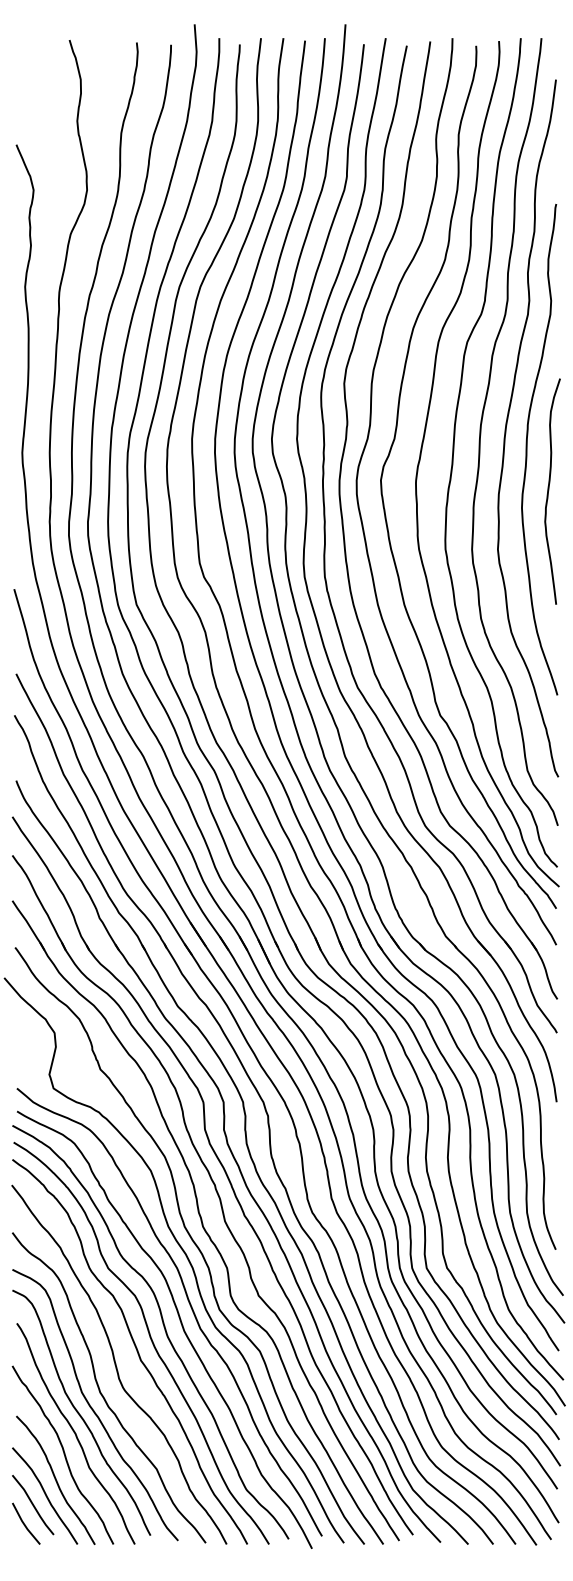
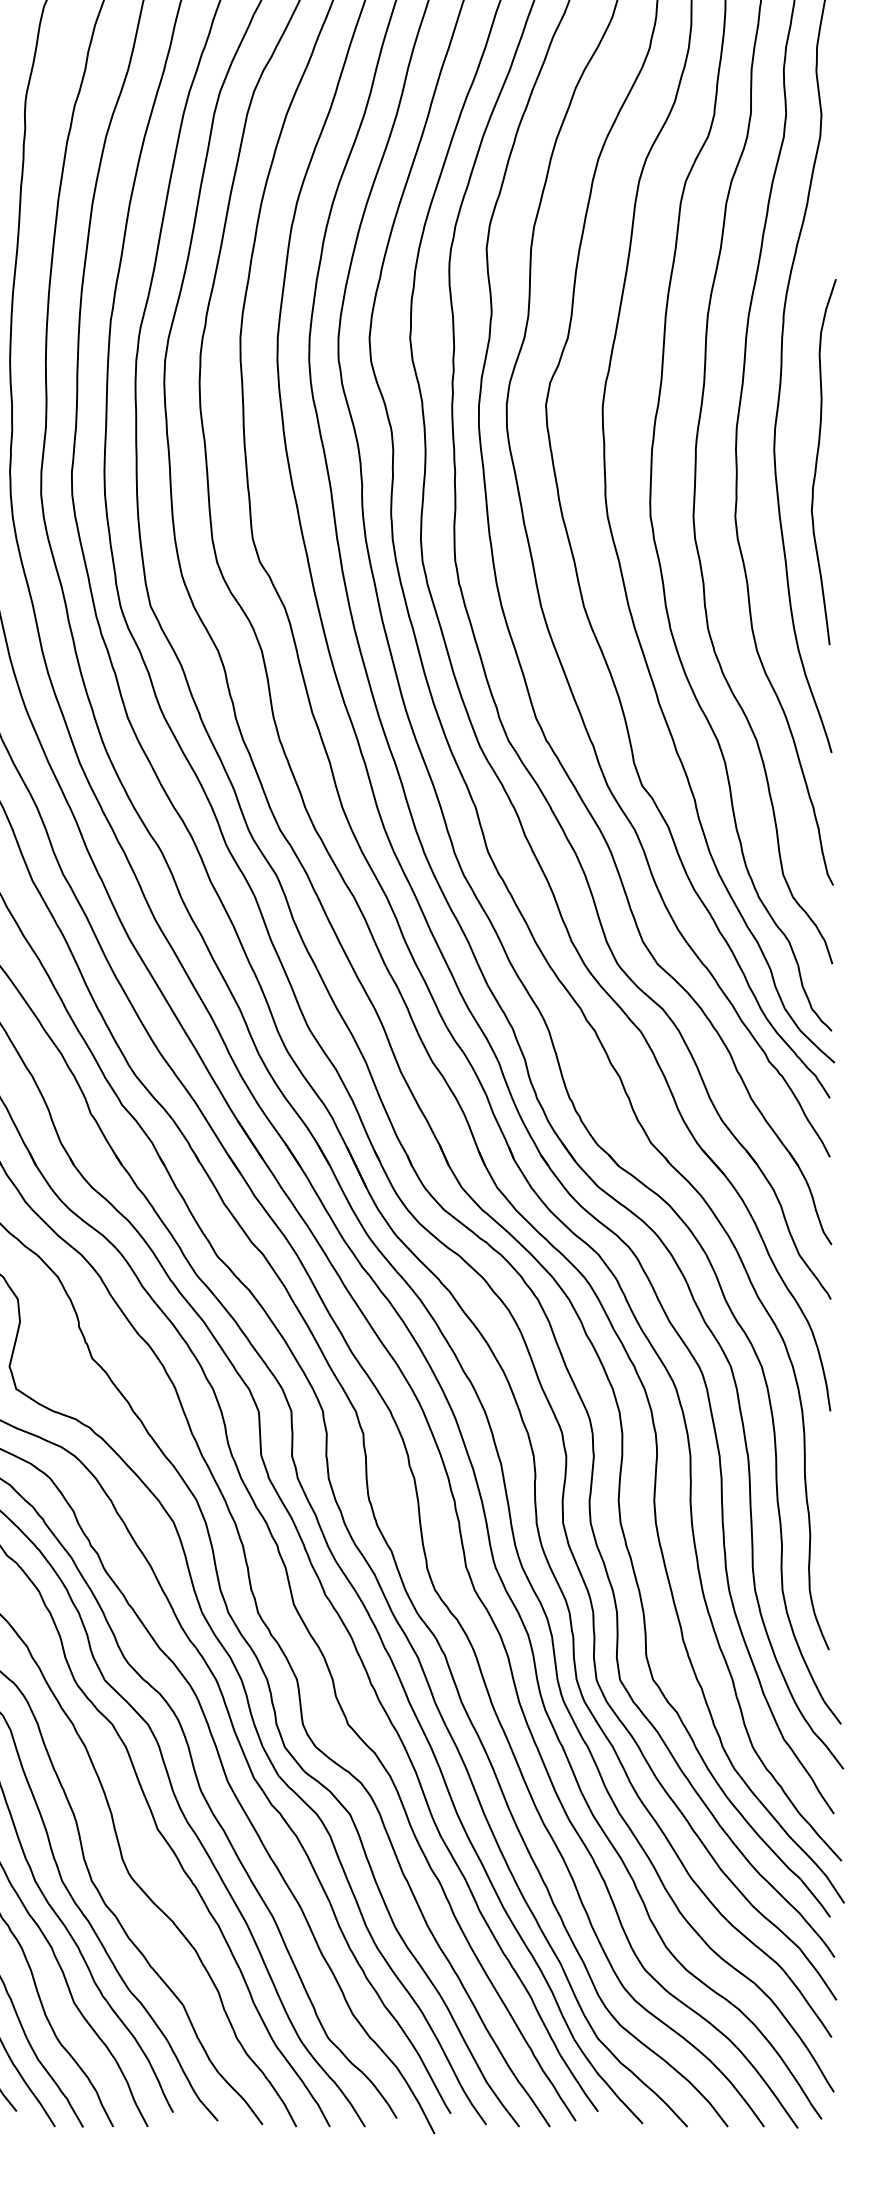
curve: (549, 490) -> (818, 460), moved

